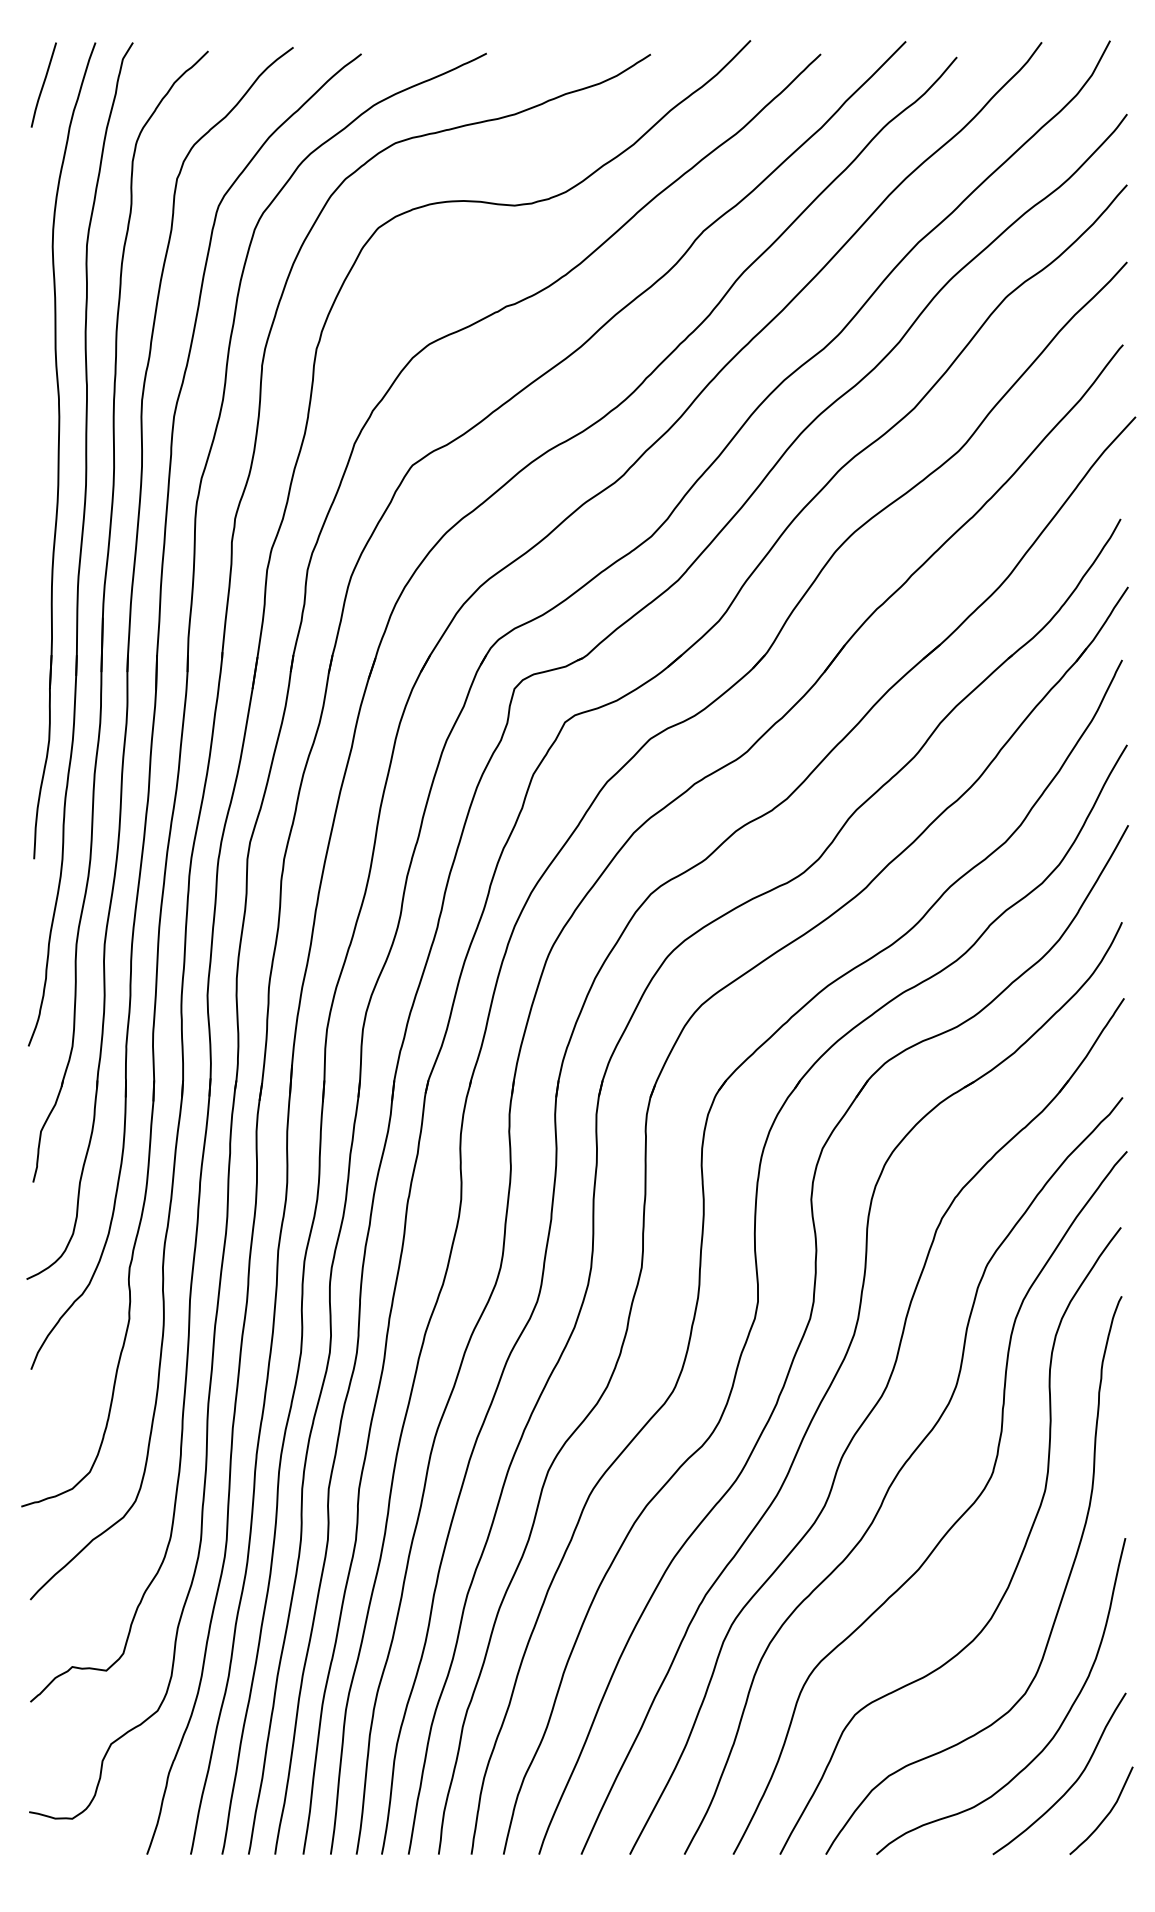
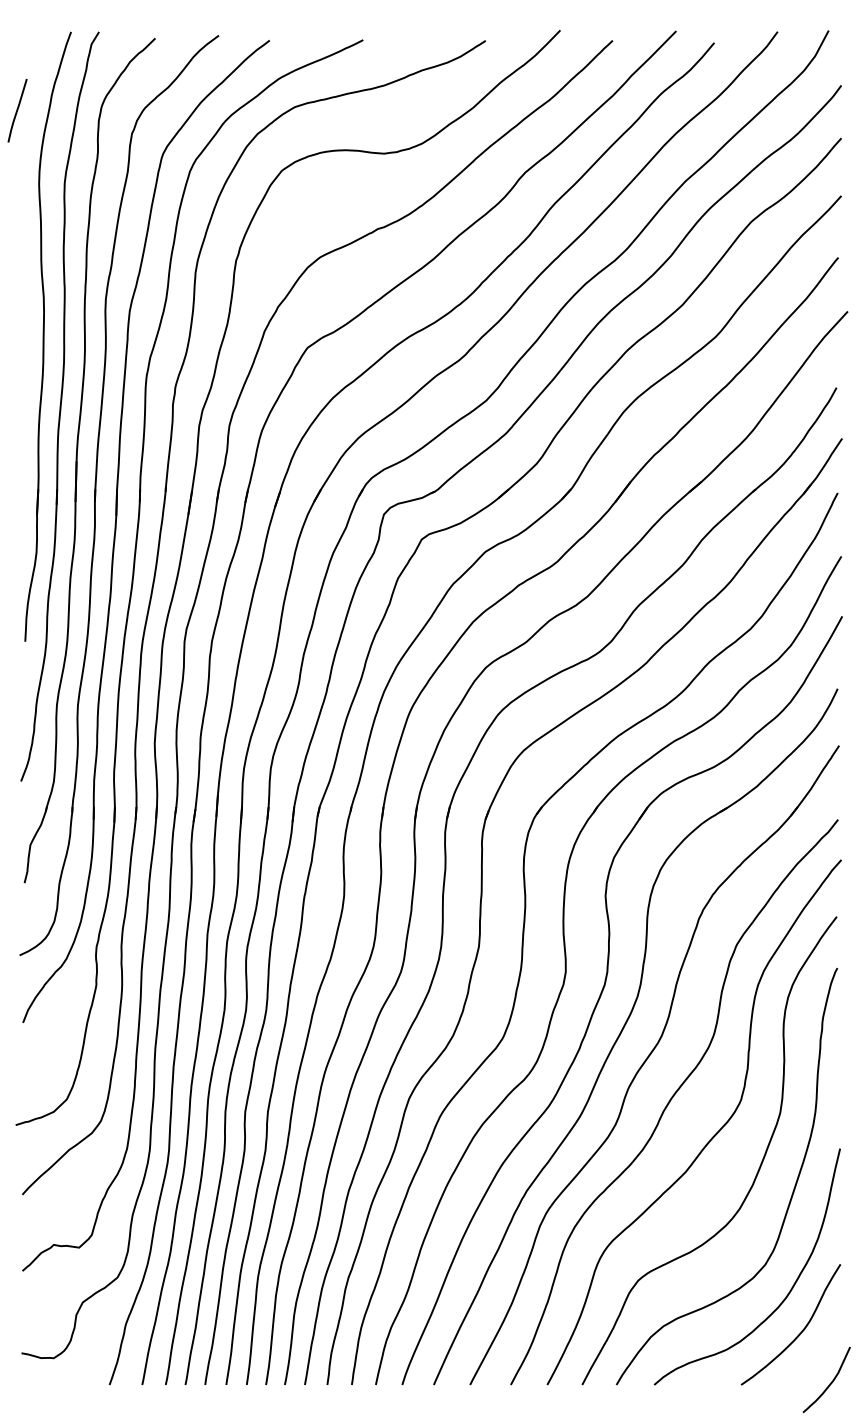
curve: (43, 84) -> (17, 110), moved
curve: (1107, 1813) -> (831, 1381), moved

